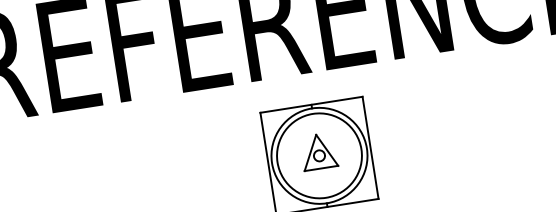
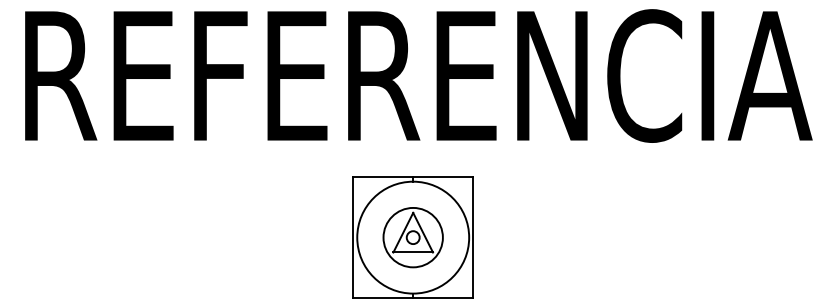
circle: (318, 155) -> (412, 237), size x0.6

